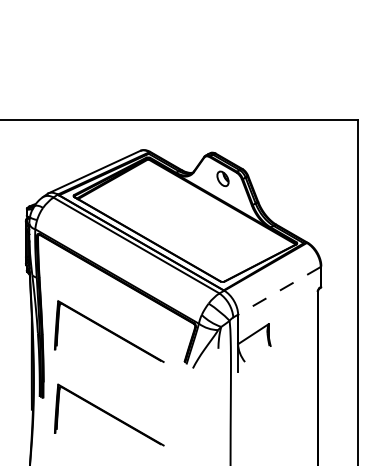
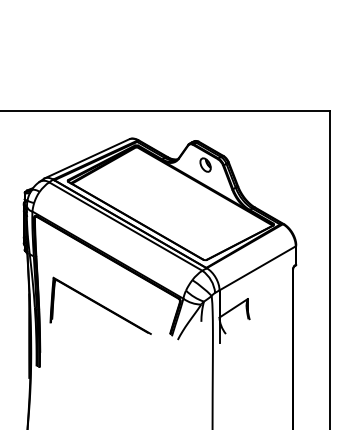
line: (279, 290) -> (257, 268), dashed -> solid
part: (109, 414) -> (100, 382), removed

